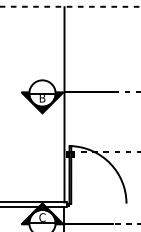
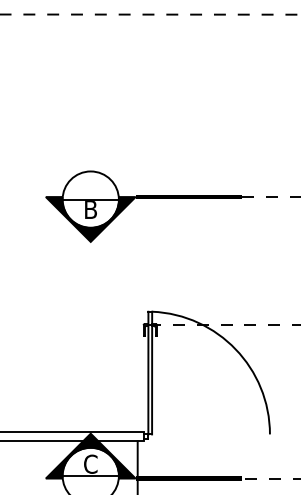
line: (64, 104) -> (137, 222), removed

